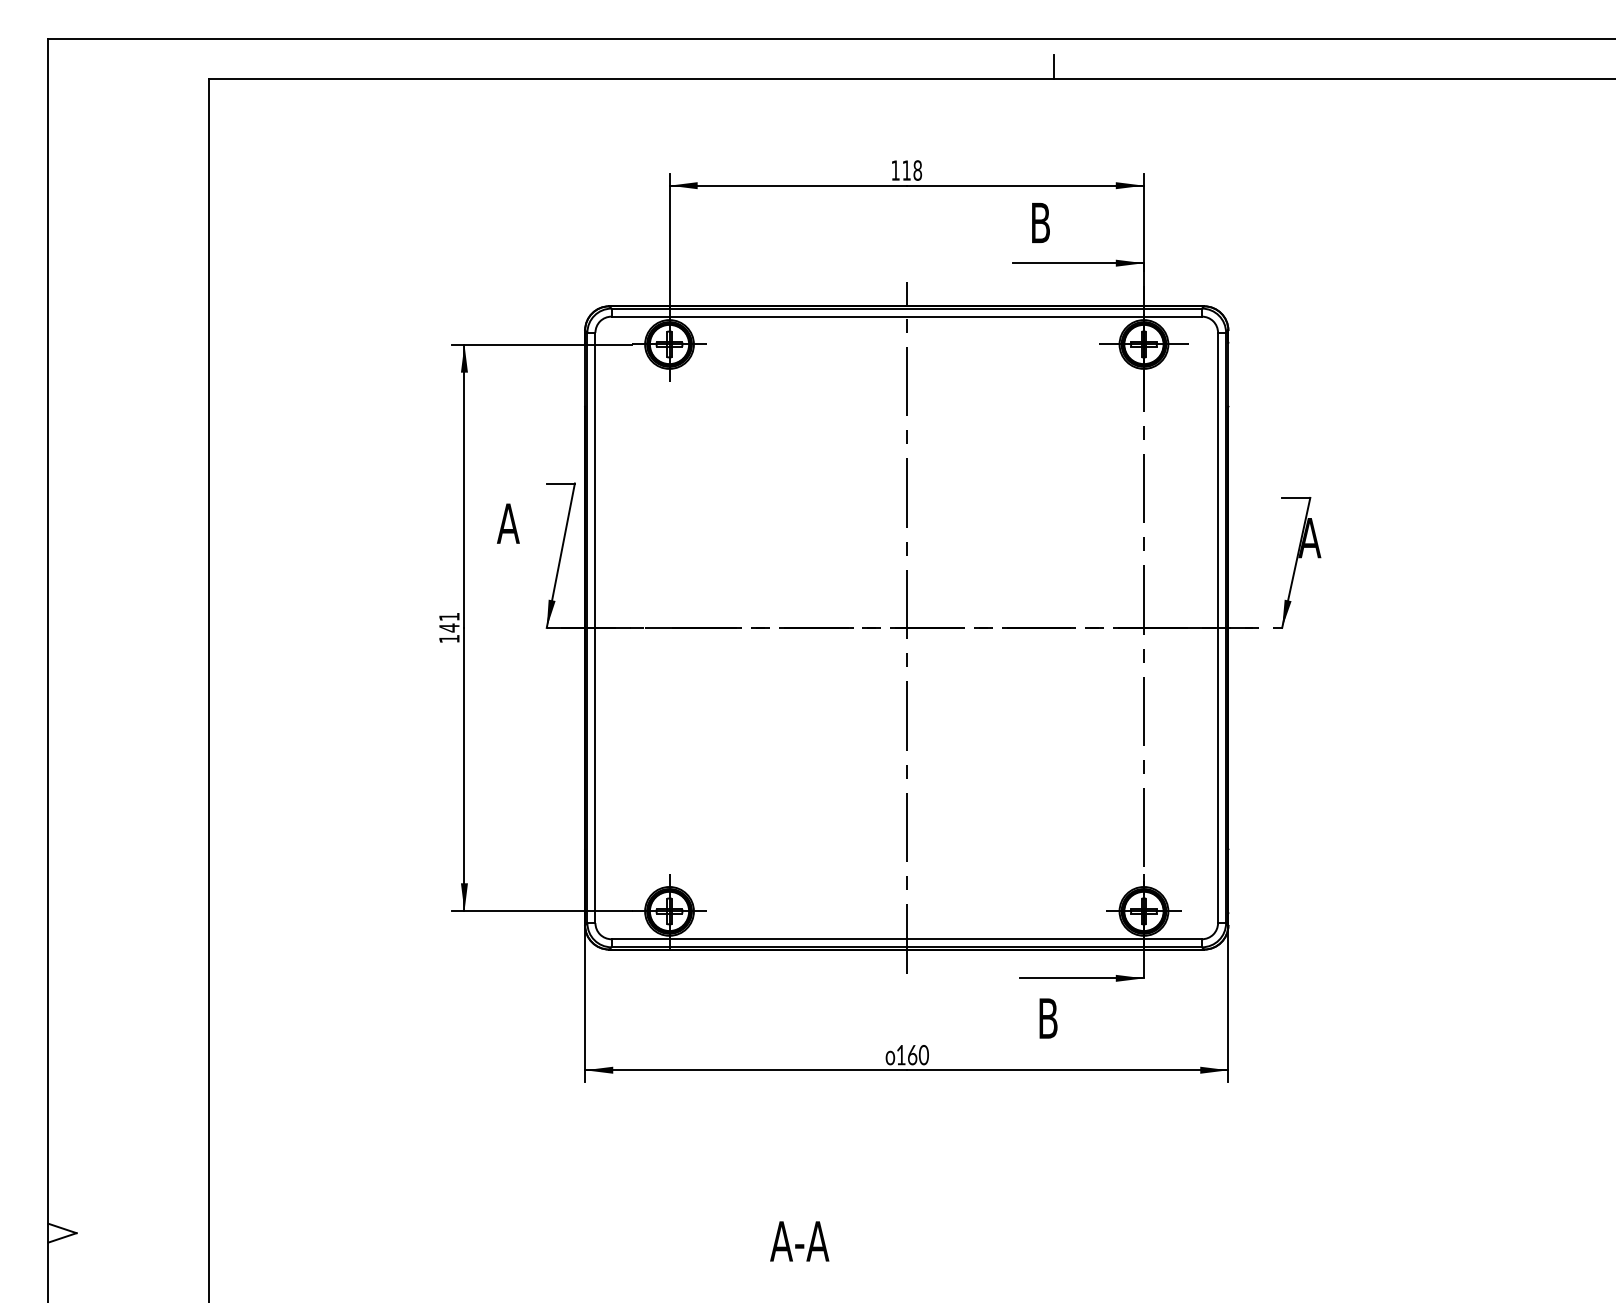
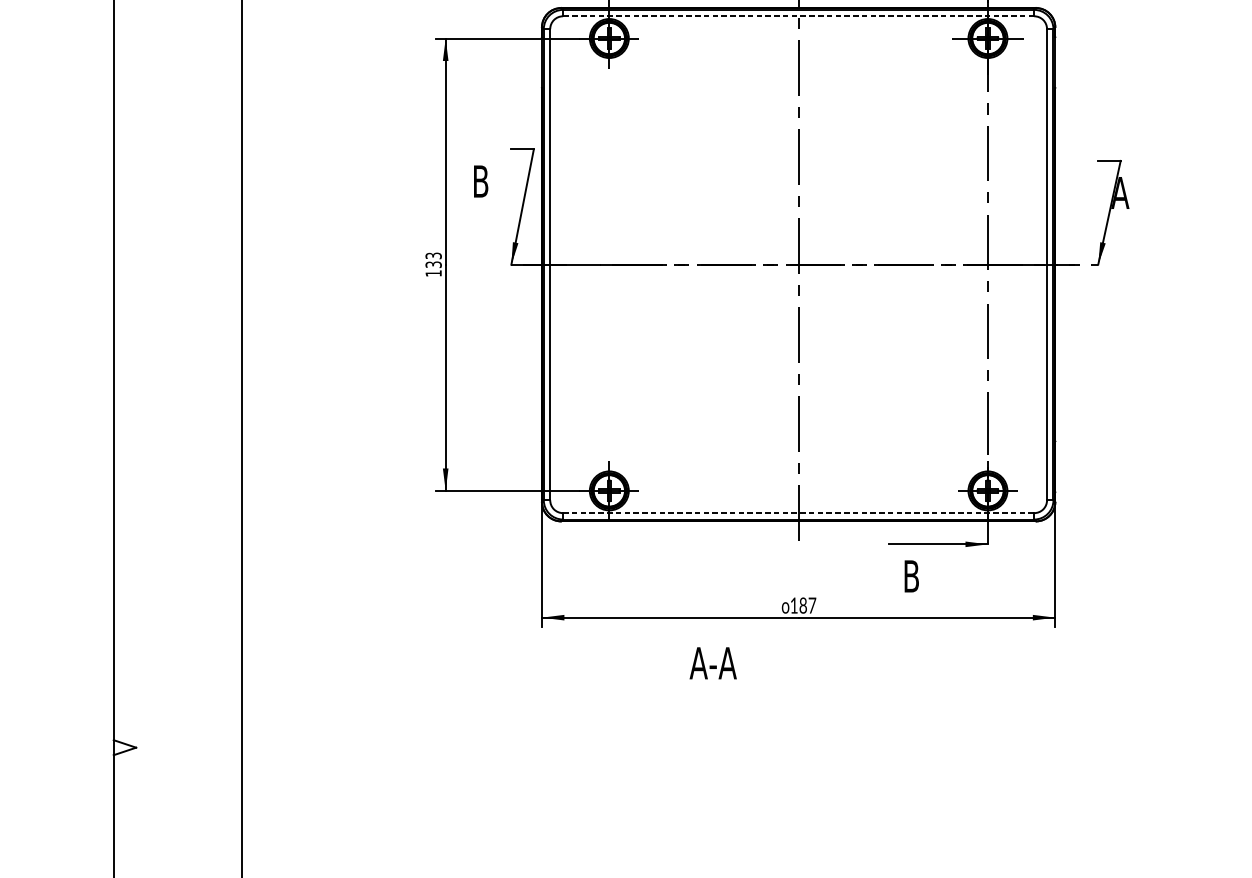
line: (906, 316) -> (798, 16), solid -> dashed
text: (508, 523) -> (480, 181), A -> B
text: (449, 622) -> (433, 260), 141 -> 133
line: (907, 939) -> (799, 513), solid -> dashed
text: (917, 1054) -> (807, 605), 160 -> 187
text: (799, 1241) -> (713, 663), moved

